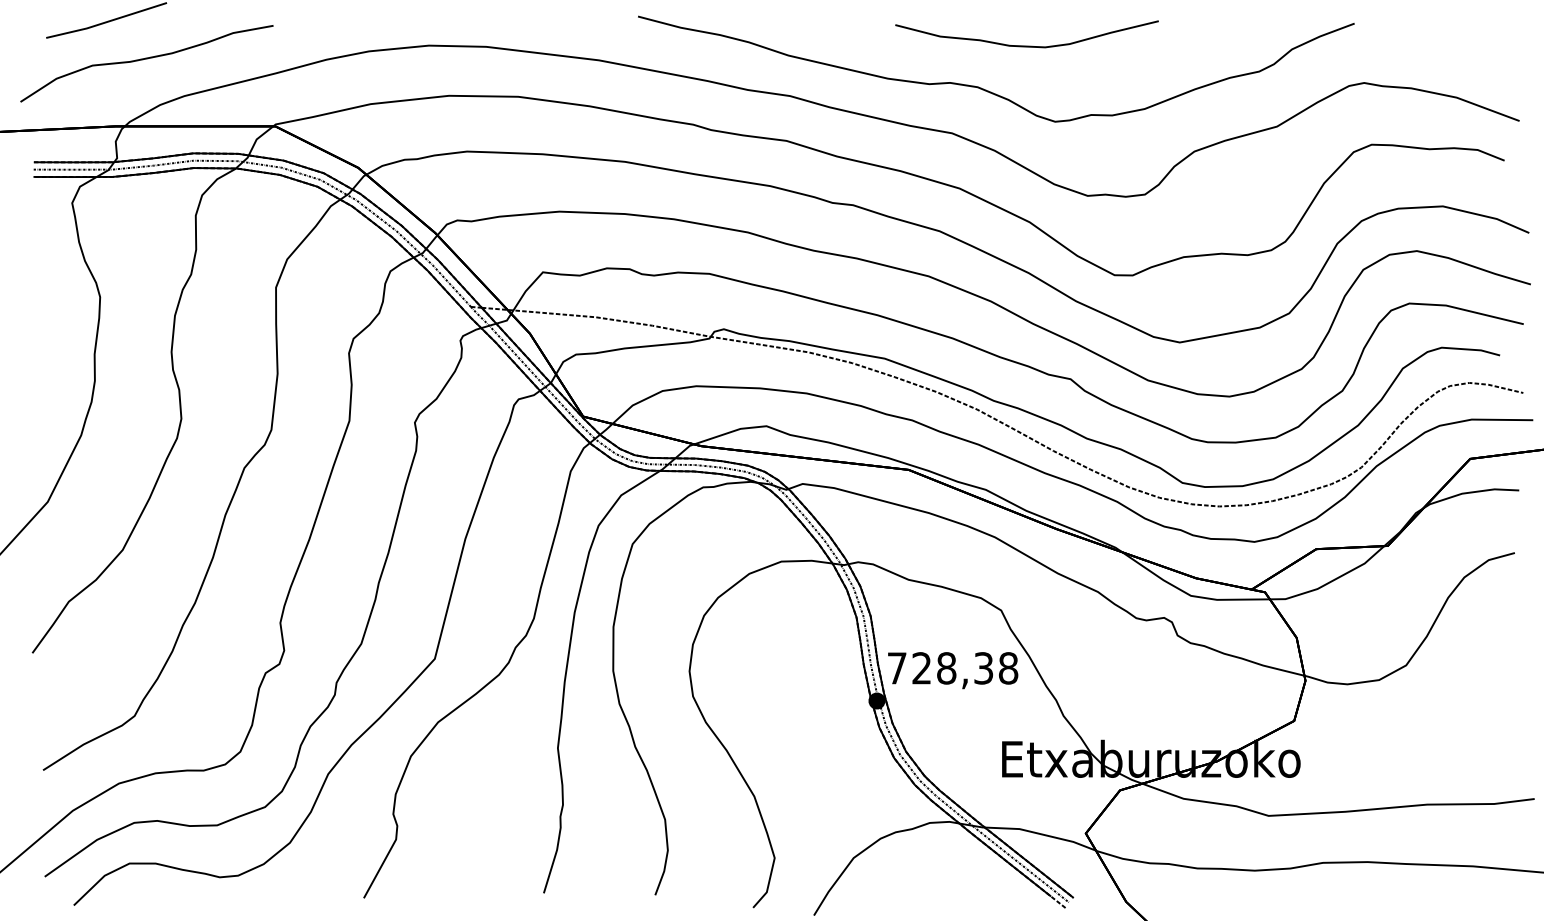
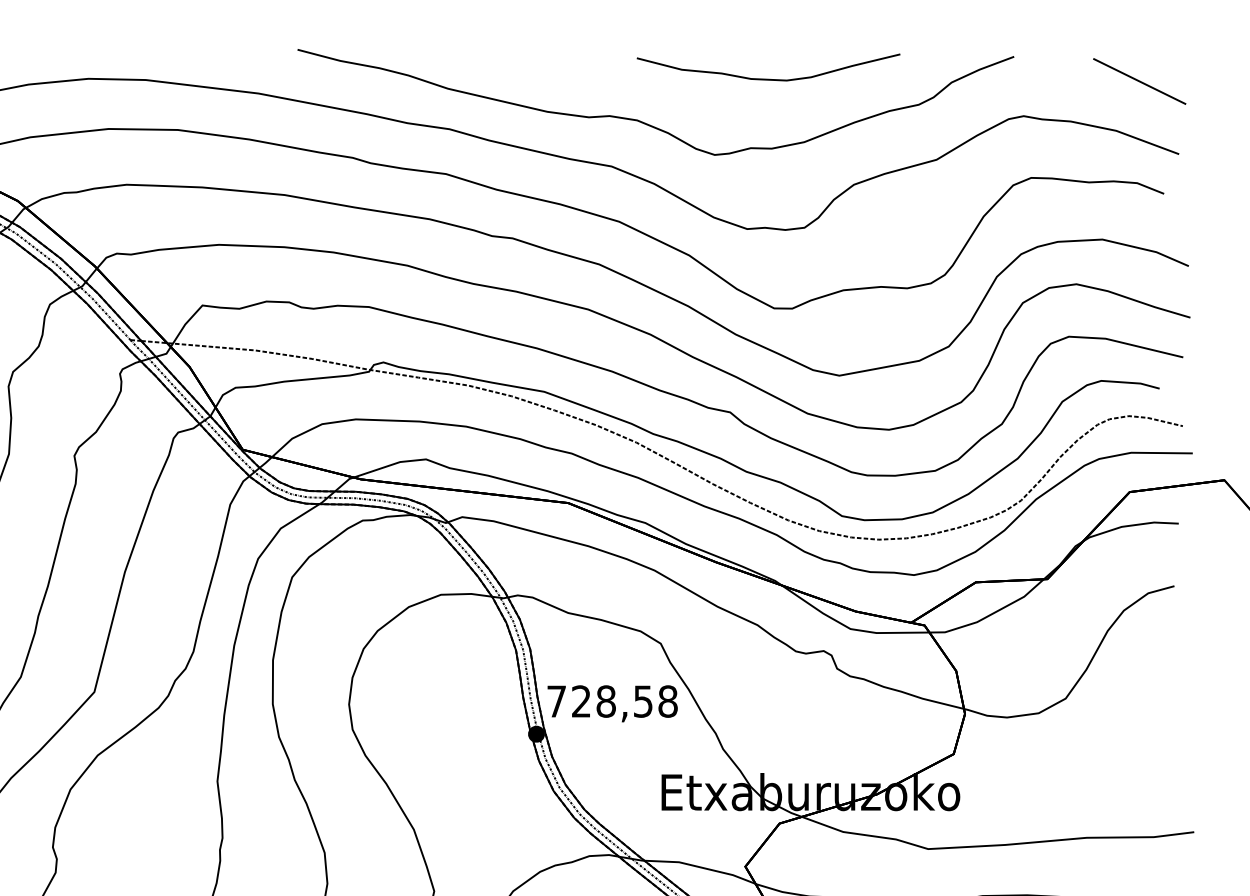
curve: (1026, 45) -> (768, 78), moved
line: (1479, 47) -> (1139, 80), added
text: (984, 668) -> (644, 701), 728,38 -> 728,58

